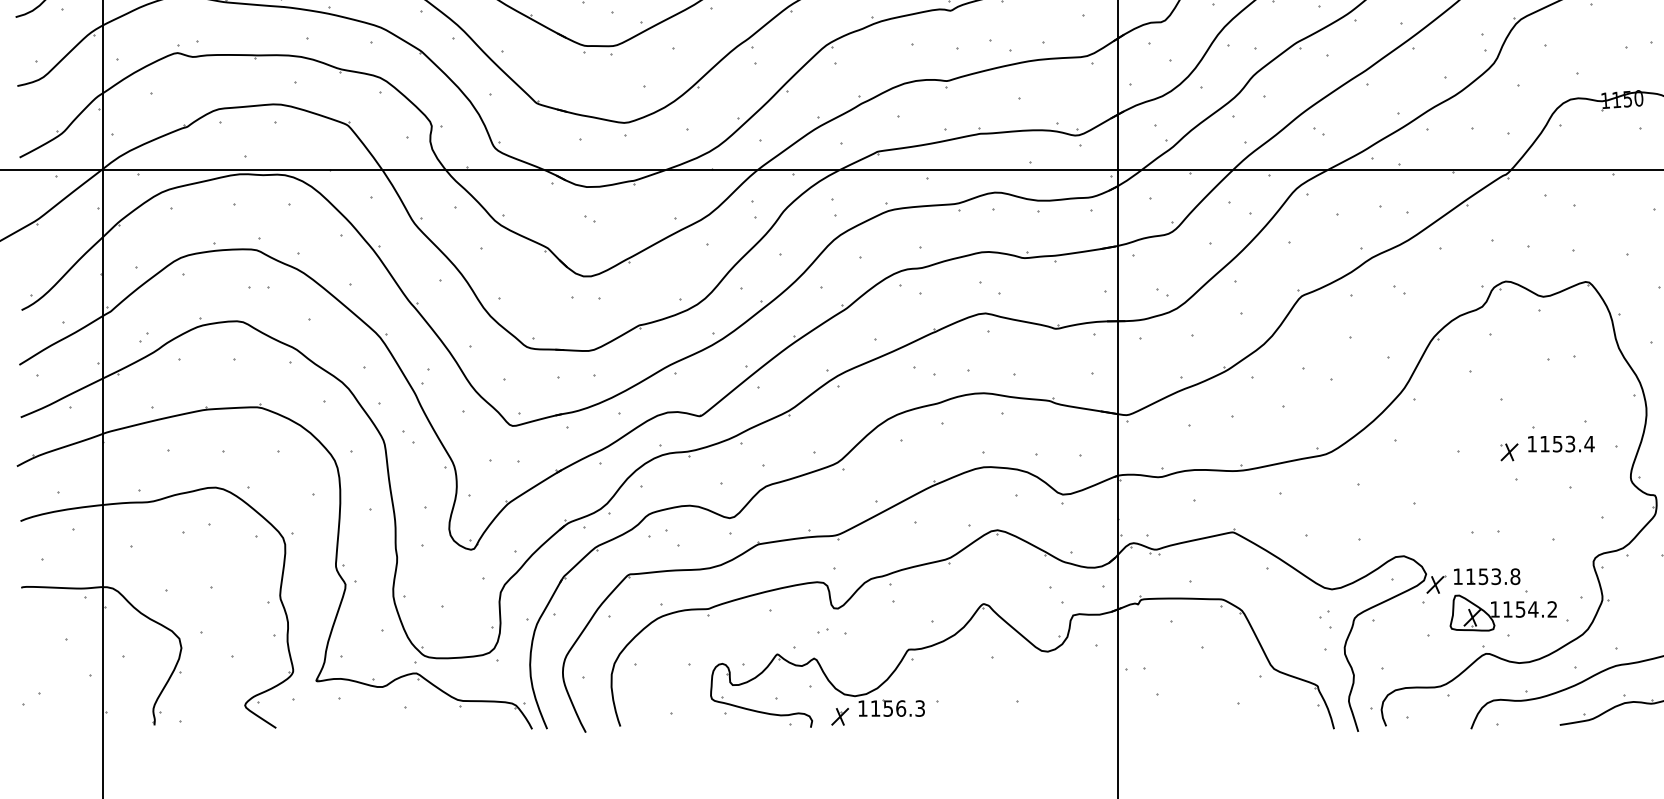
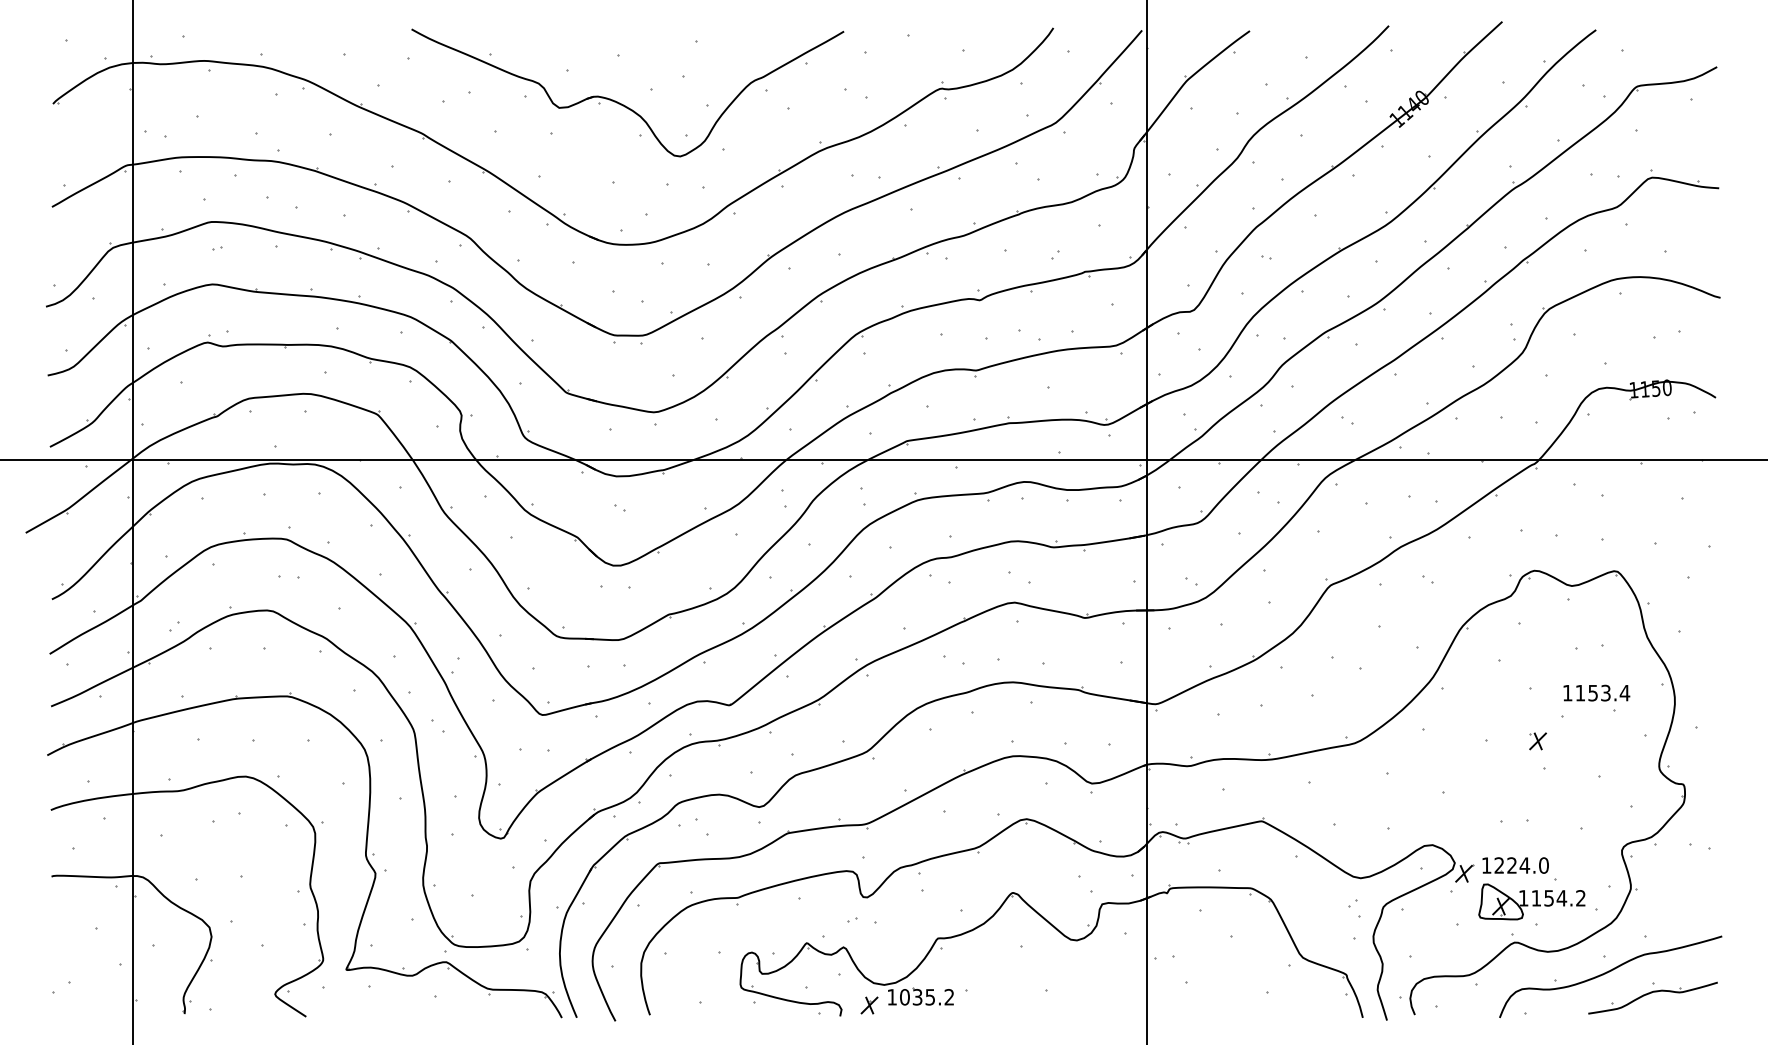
text: (1561, 443) -> (1596, 692), moved
text: (1492, 576) -> (1521, 865), 1153.8 -> 1224.0
text: (898, 708) -> (927, 997), 1156.3 -> 1035.2

